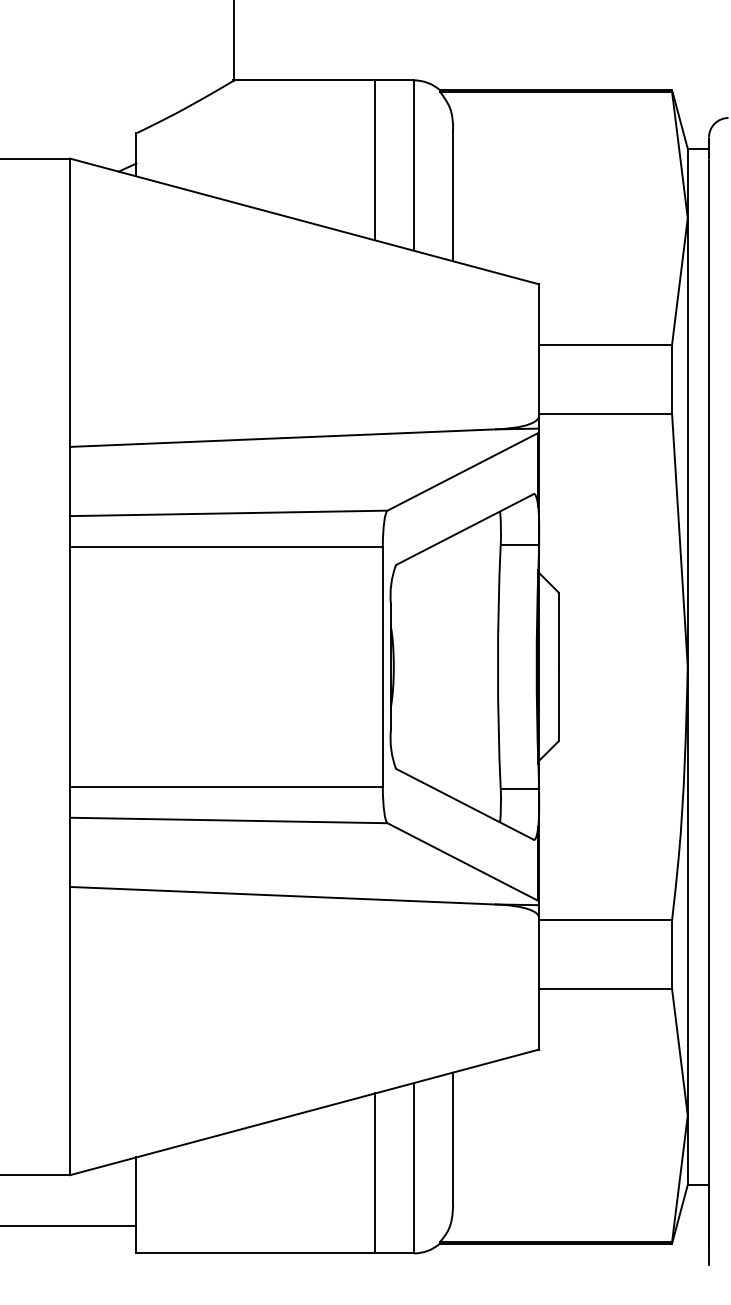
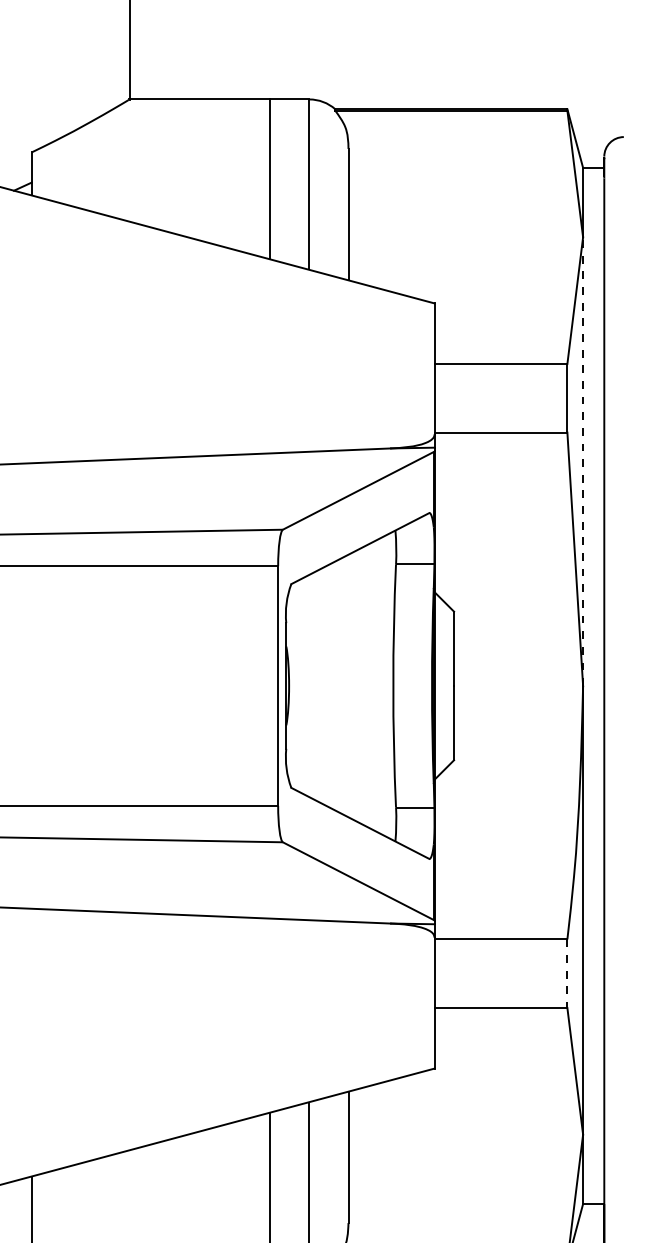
line: (687, 442) -> (582, 461), solid -> dashed
line: (672, 955) -> (567, 974), solid -> dashed

